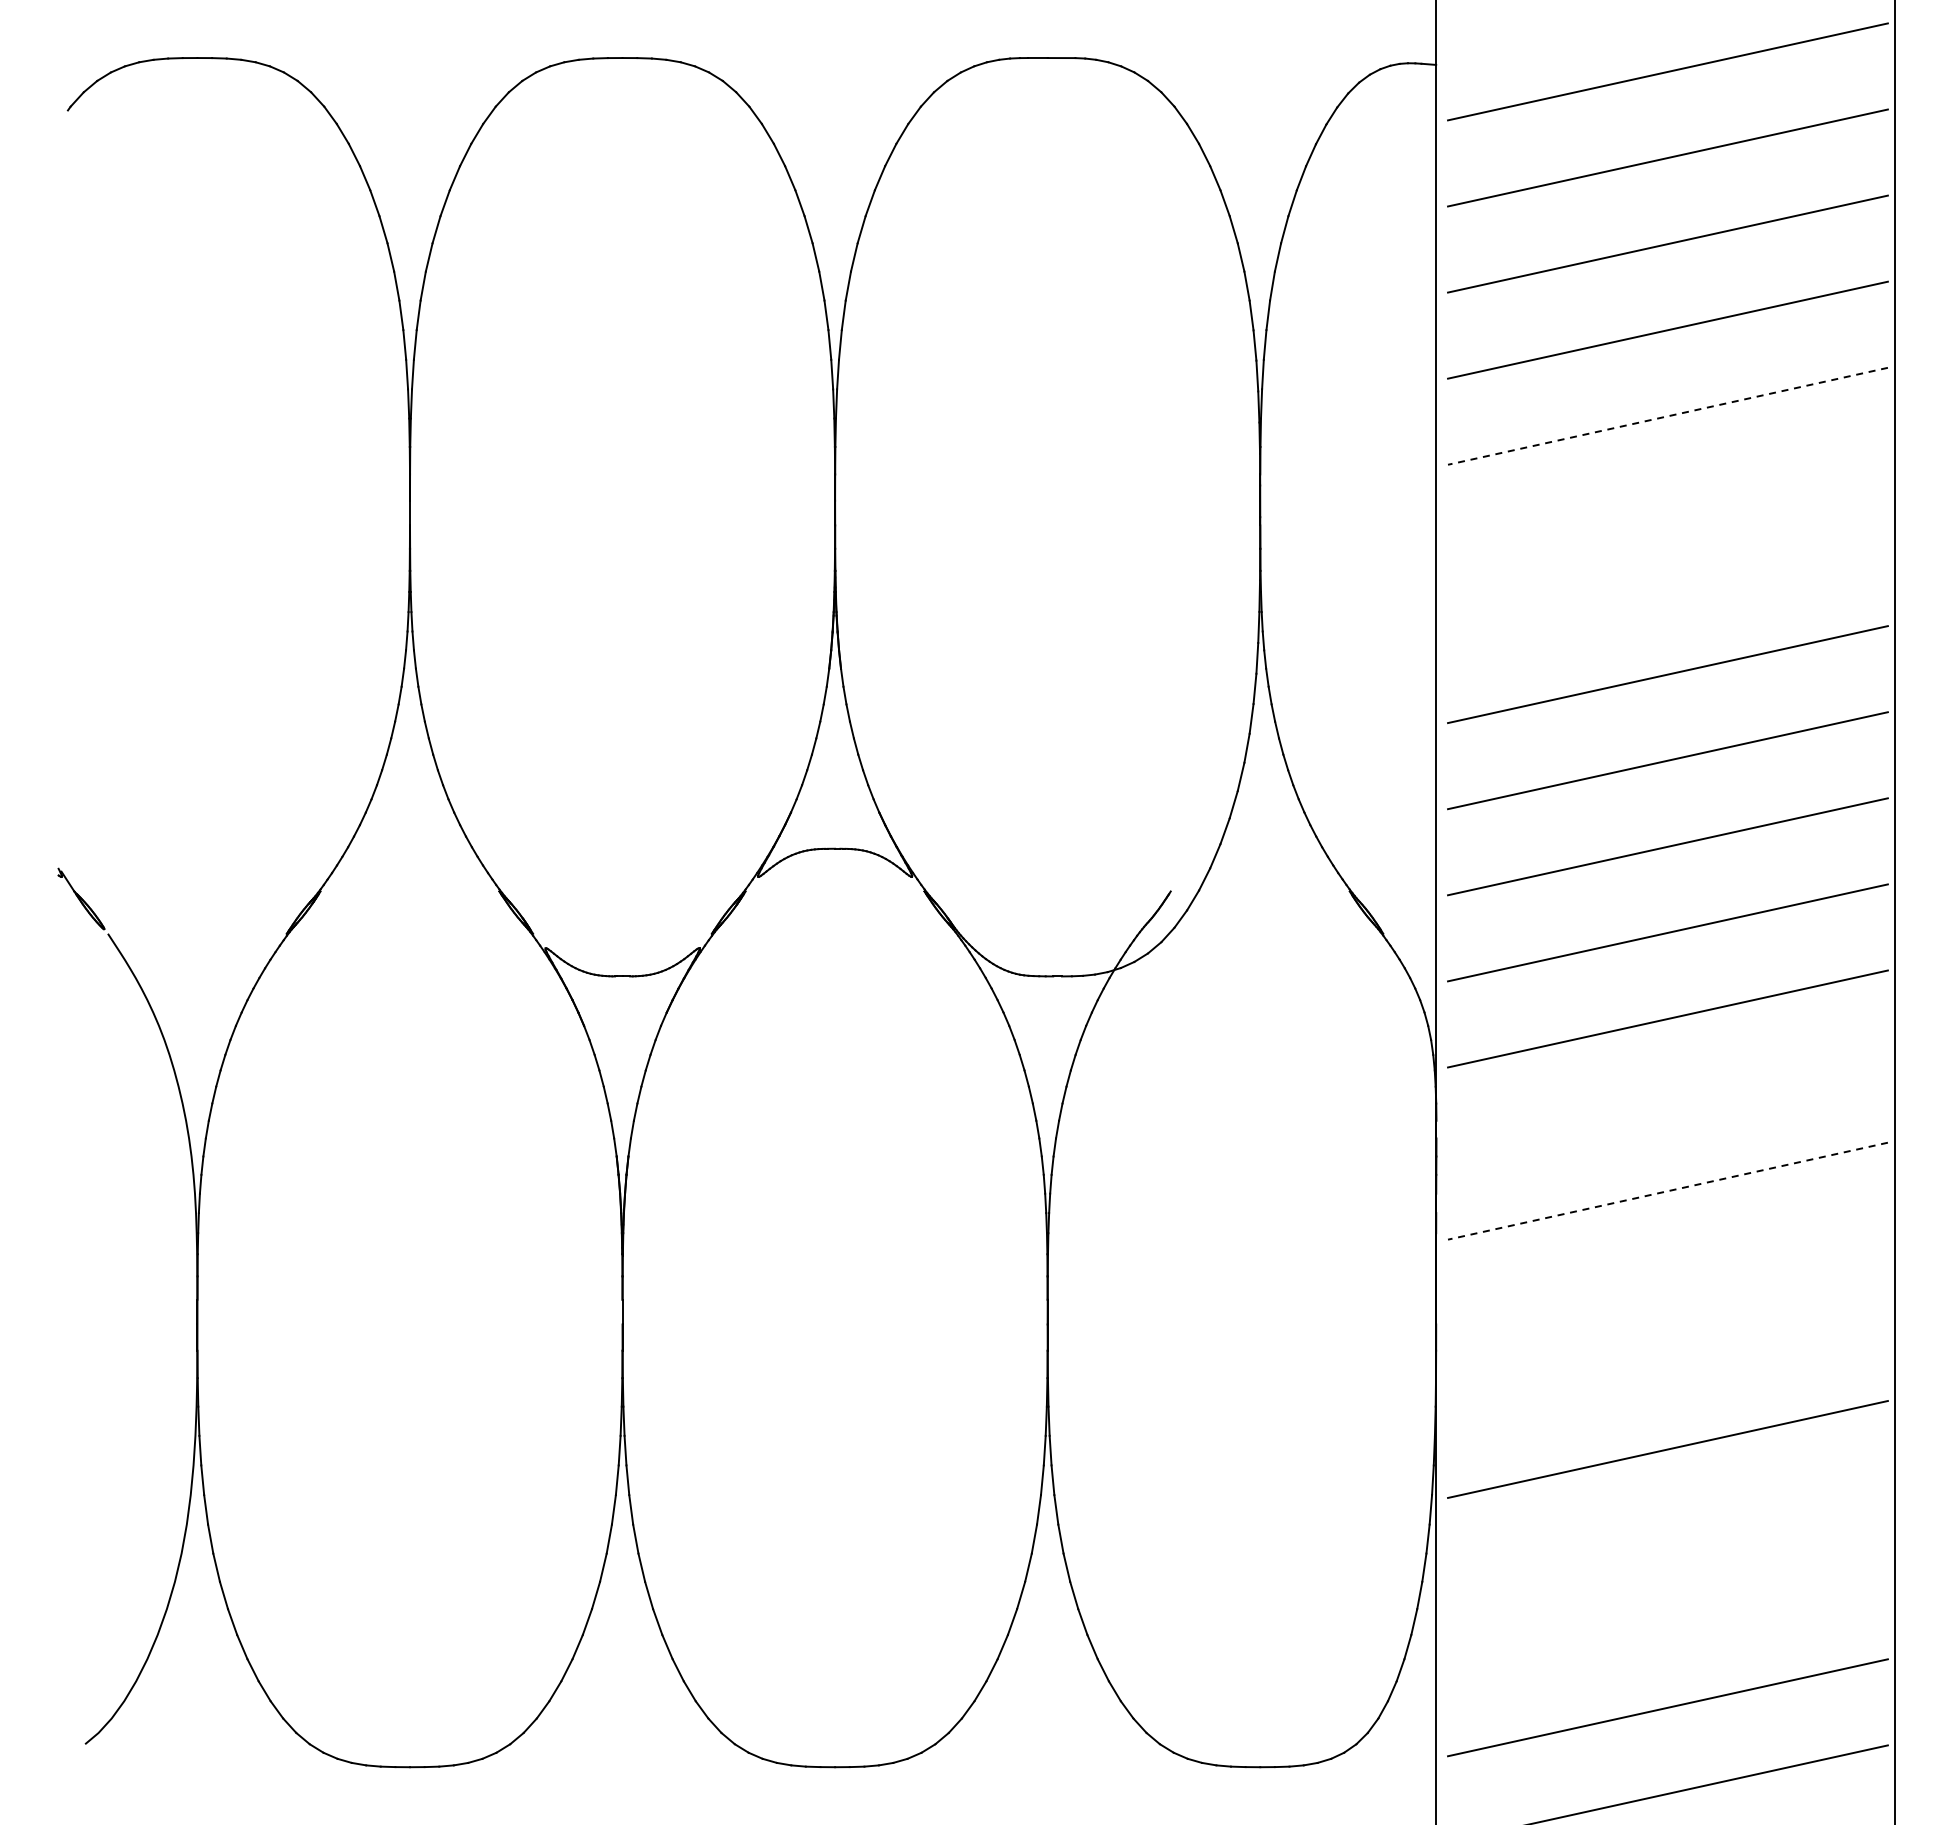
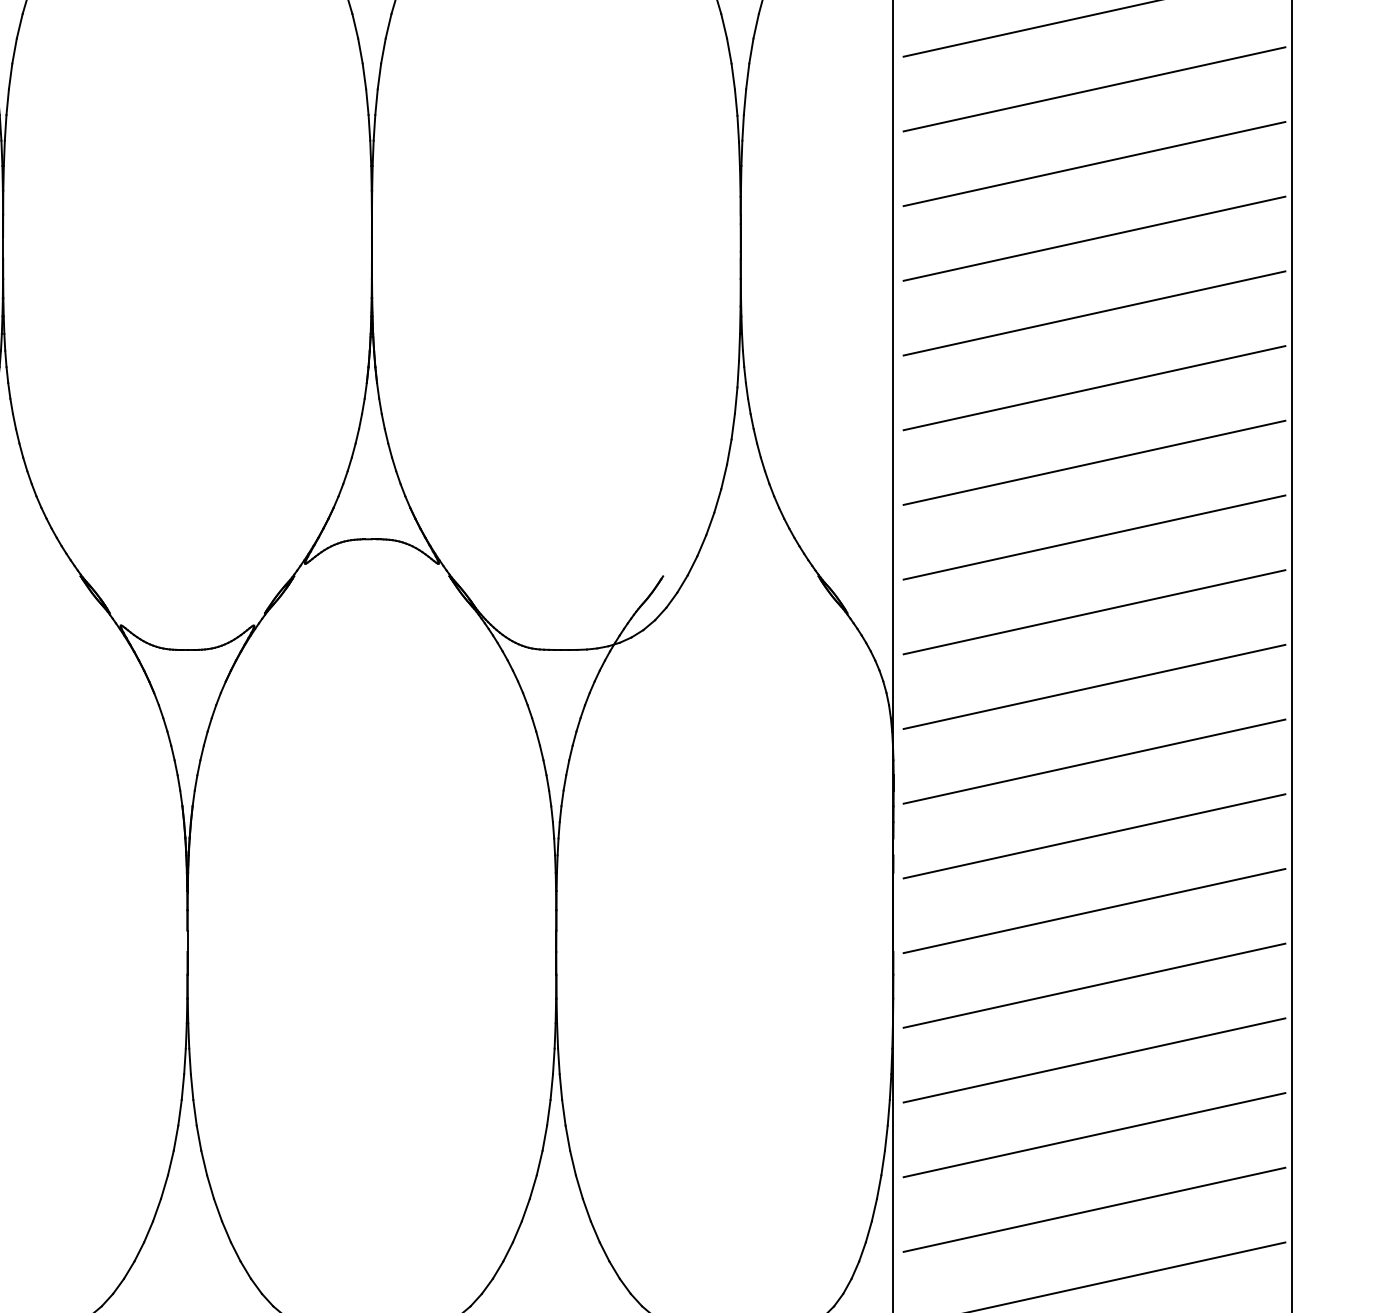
line: (1667, 416) -> (1094, 164), dashed -> solid
line: (1667, 501) -> (1094, 237), added
line: (1667, 588) -> (1094, 313), added
line: (1667, 1104) -> (1094, 761), added
line: (1667, 1191) -> (1094, 836), dashed -> solid
line: (1667, 1276) -> (1094, 910), added
line: (1667, 1362) -> (1094, 984), added
line: (1667, 1535) -> (1094, 1135), added
line: (1667, 1621) -> (1094, 1209), added

